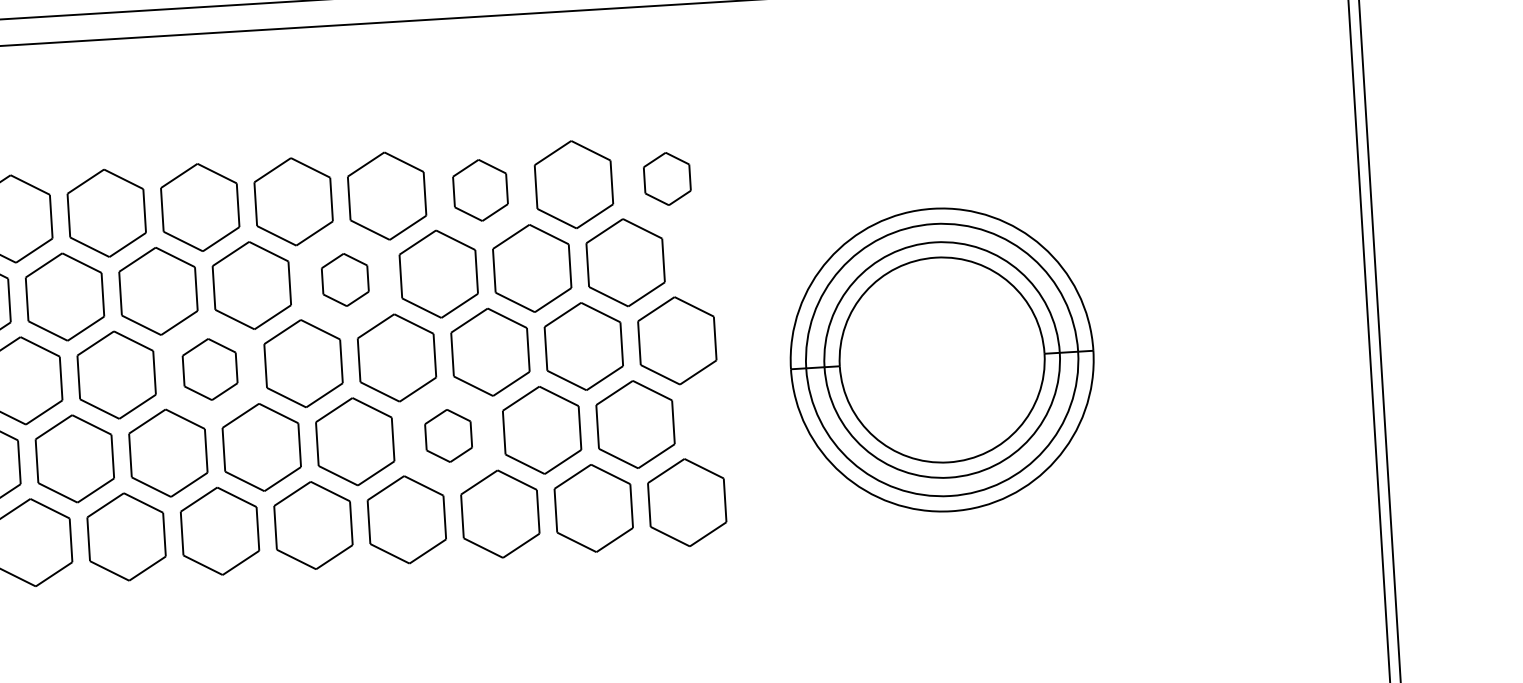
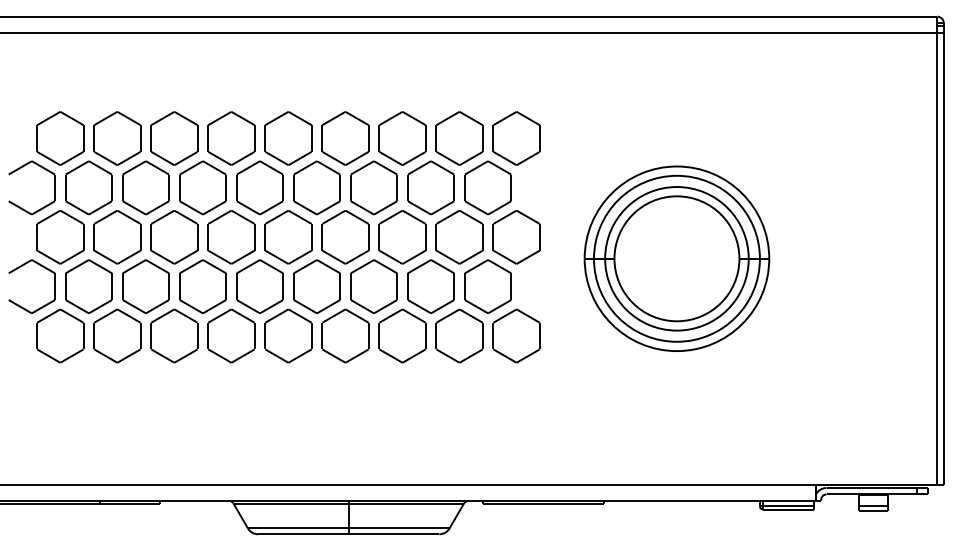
part: (667, 178) -> (516, 138), size x1.67
part: (480, 190) -> (402, 138), size x1.43
part: (344, 279) -> (316, 187), size x1.67
part: (210, 369) -> (231, 237), size x1.43
part: (447, 435) -> (373, 286), size x1.67

